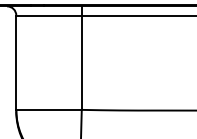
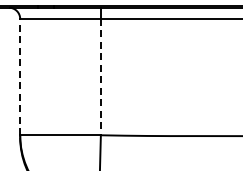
line: (16, 62) -> (20, 76), solid -> dashed
line: (81, 63) -> (100, 77), solid -> dashed

